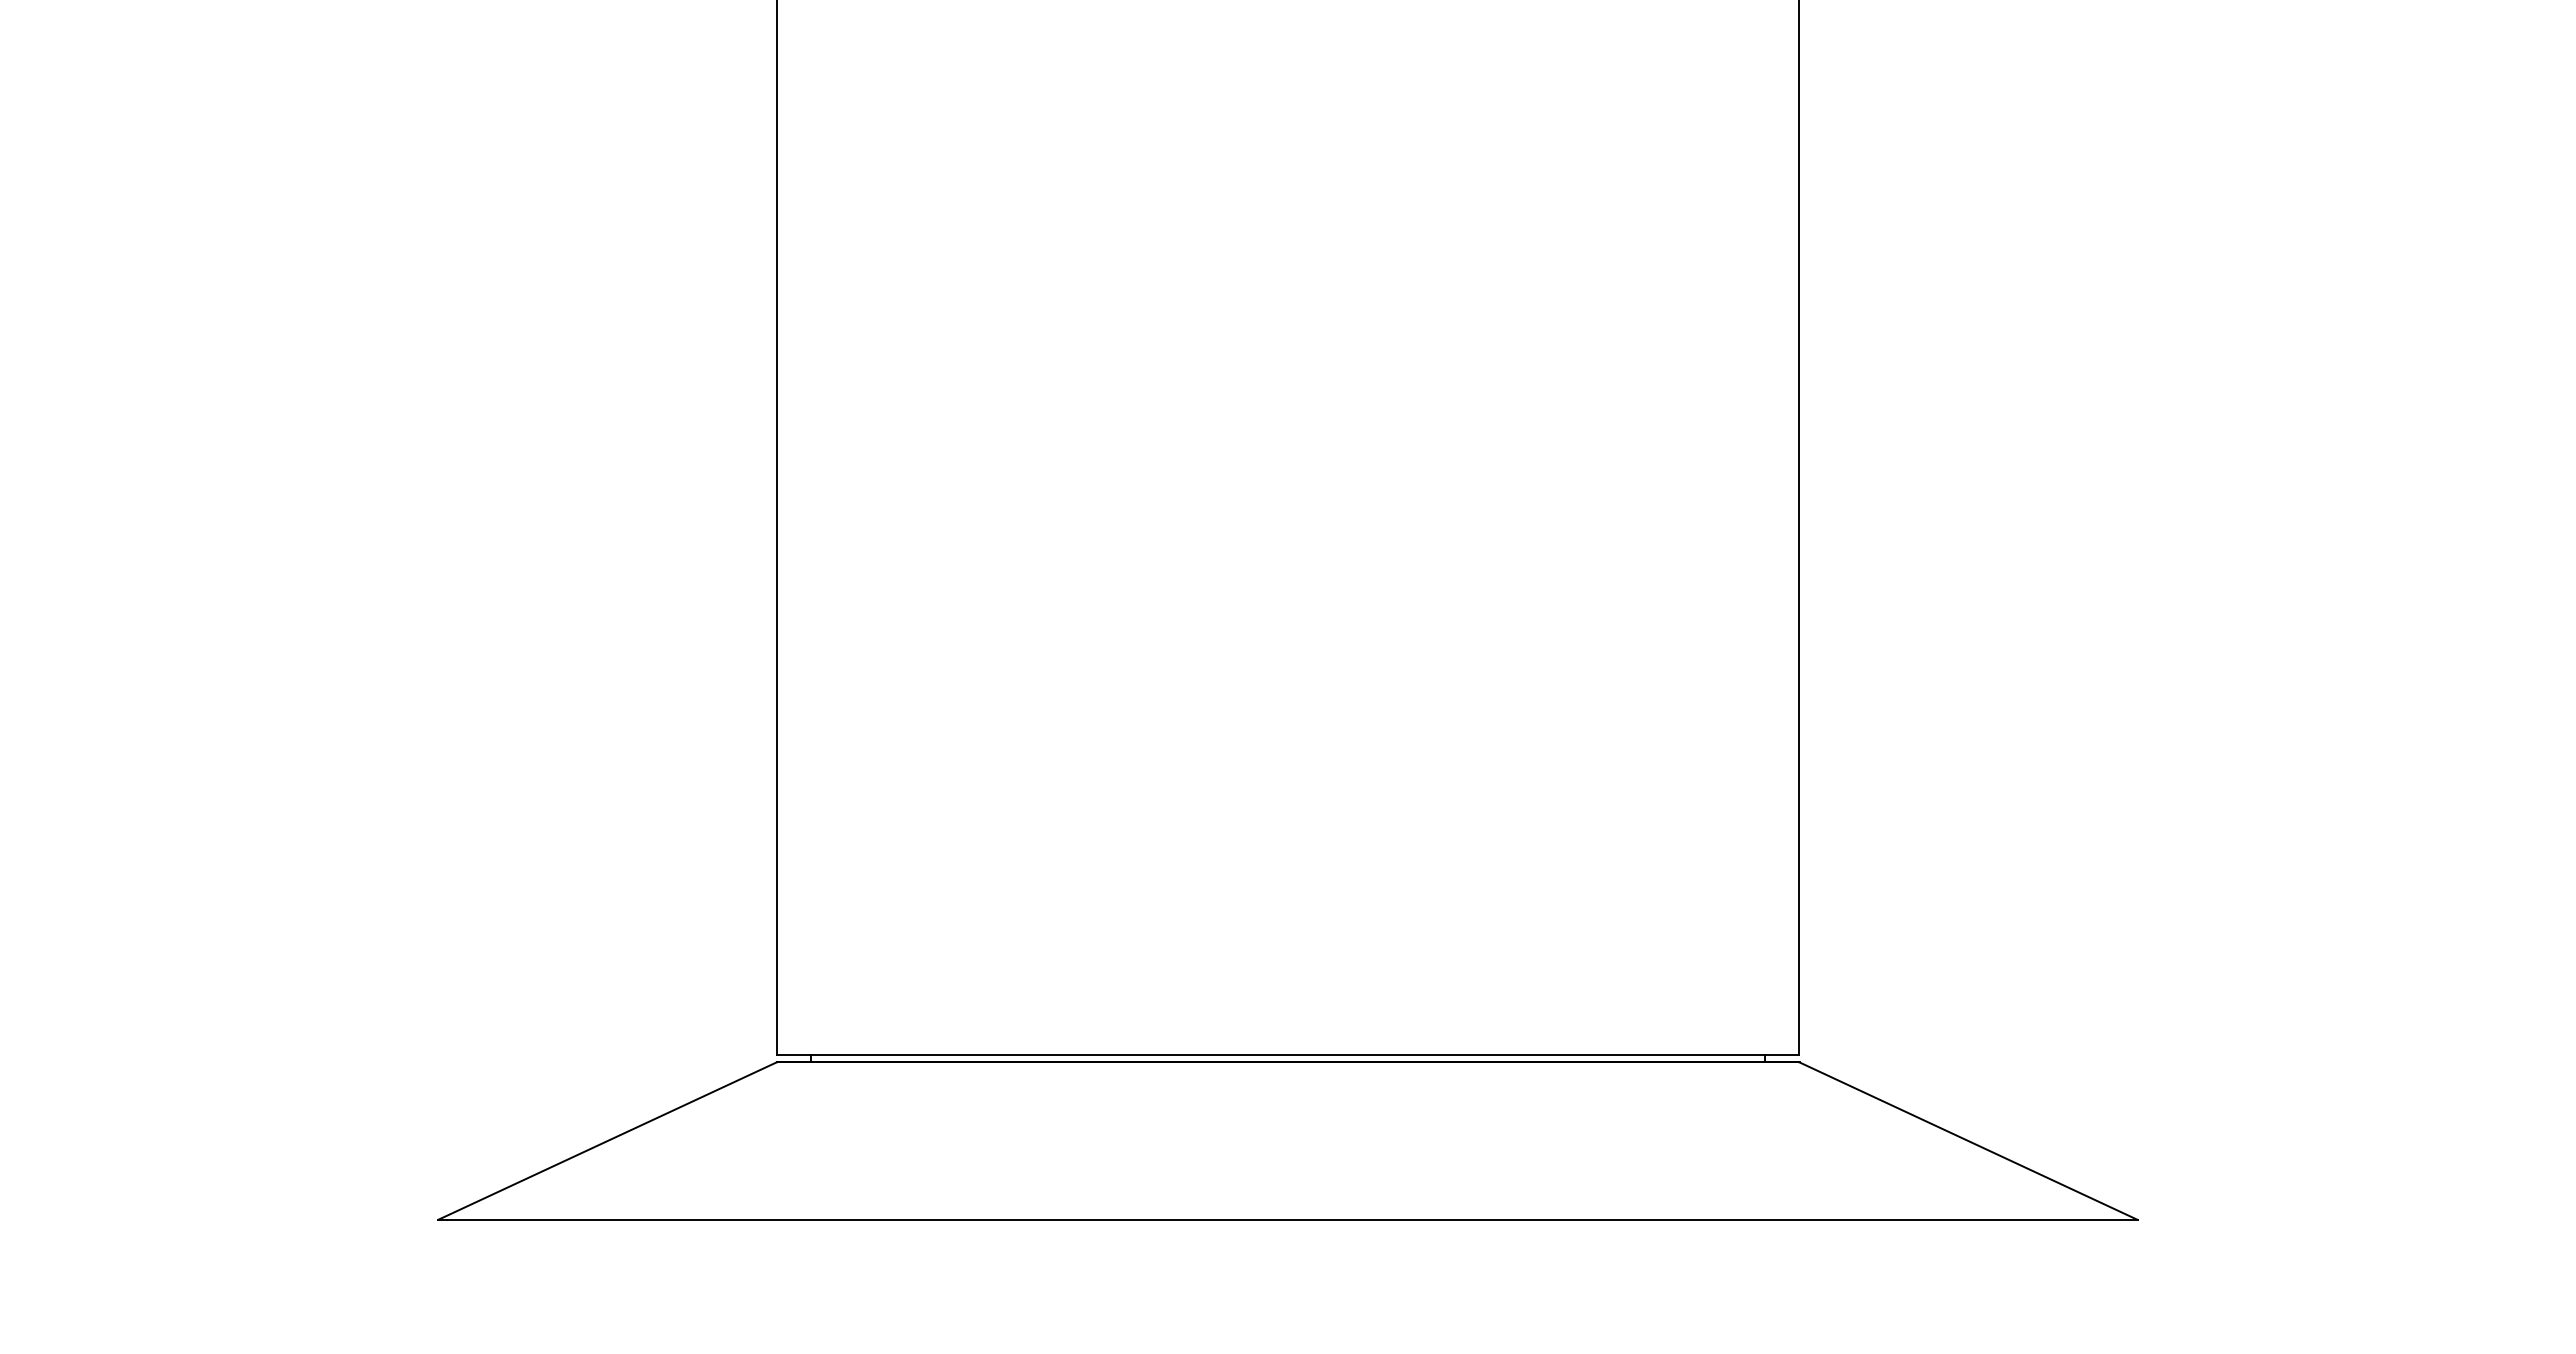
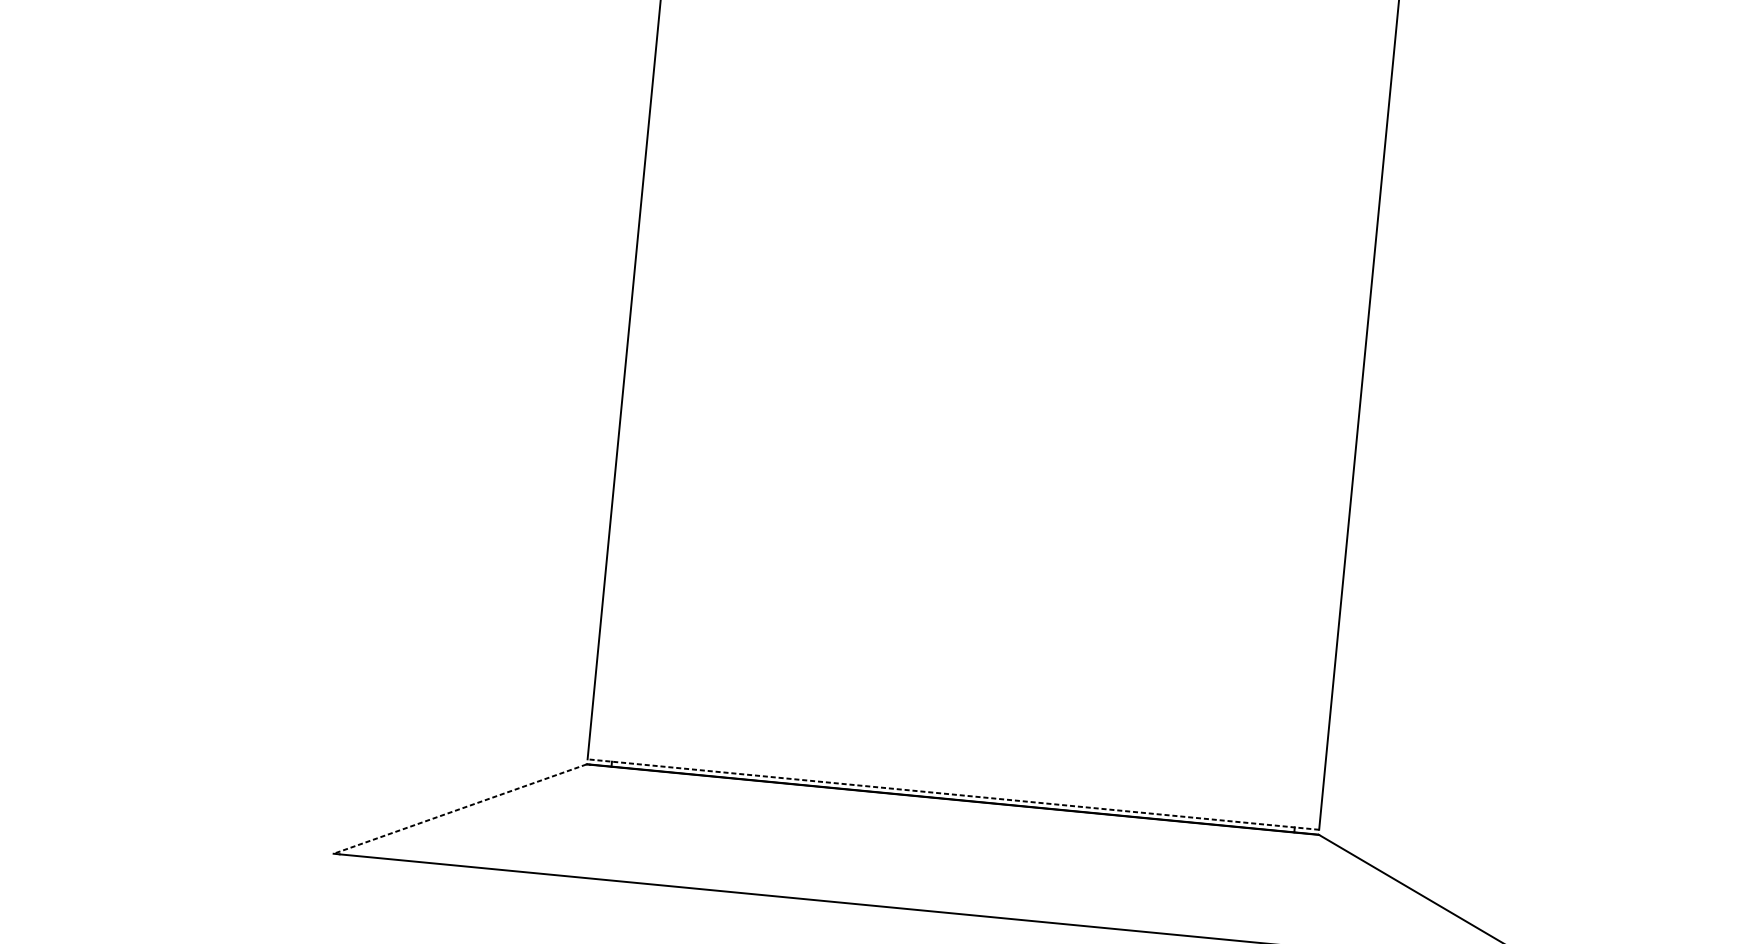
line: (1288, 1055) -> (953, 794), solid -> dashed
line: (607, 1141) -> (460, 809), solid -> dashed

